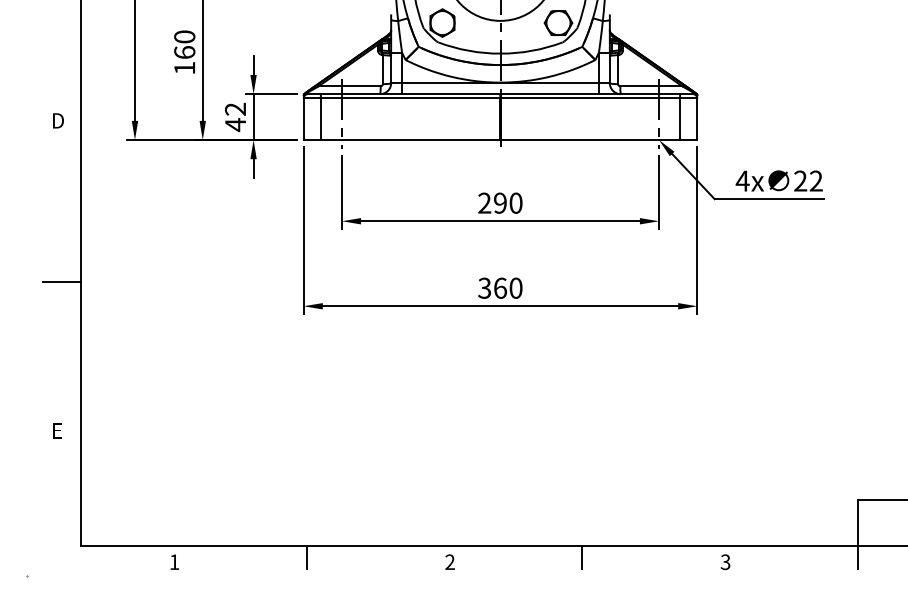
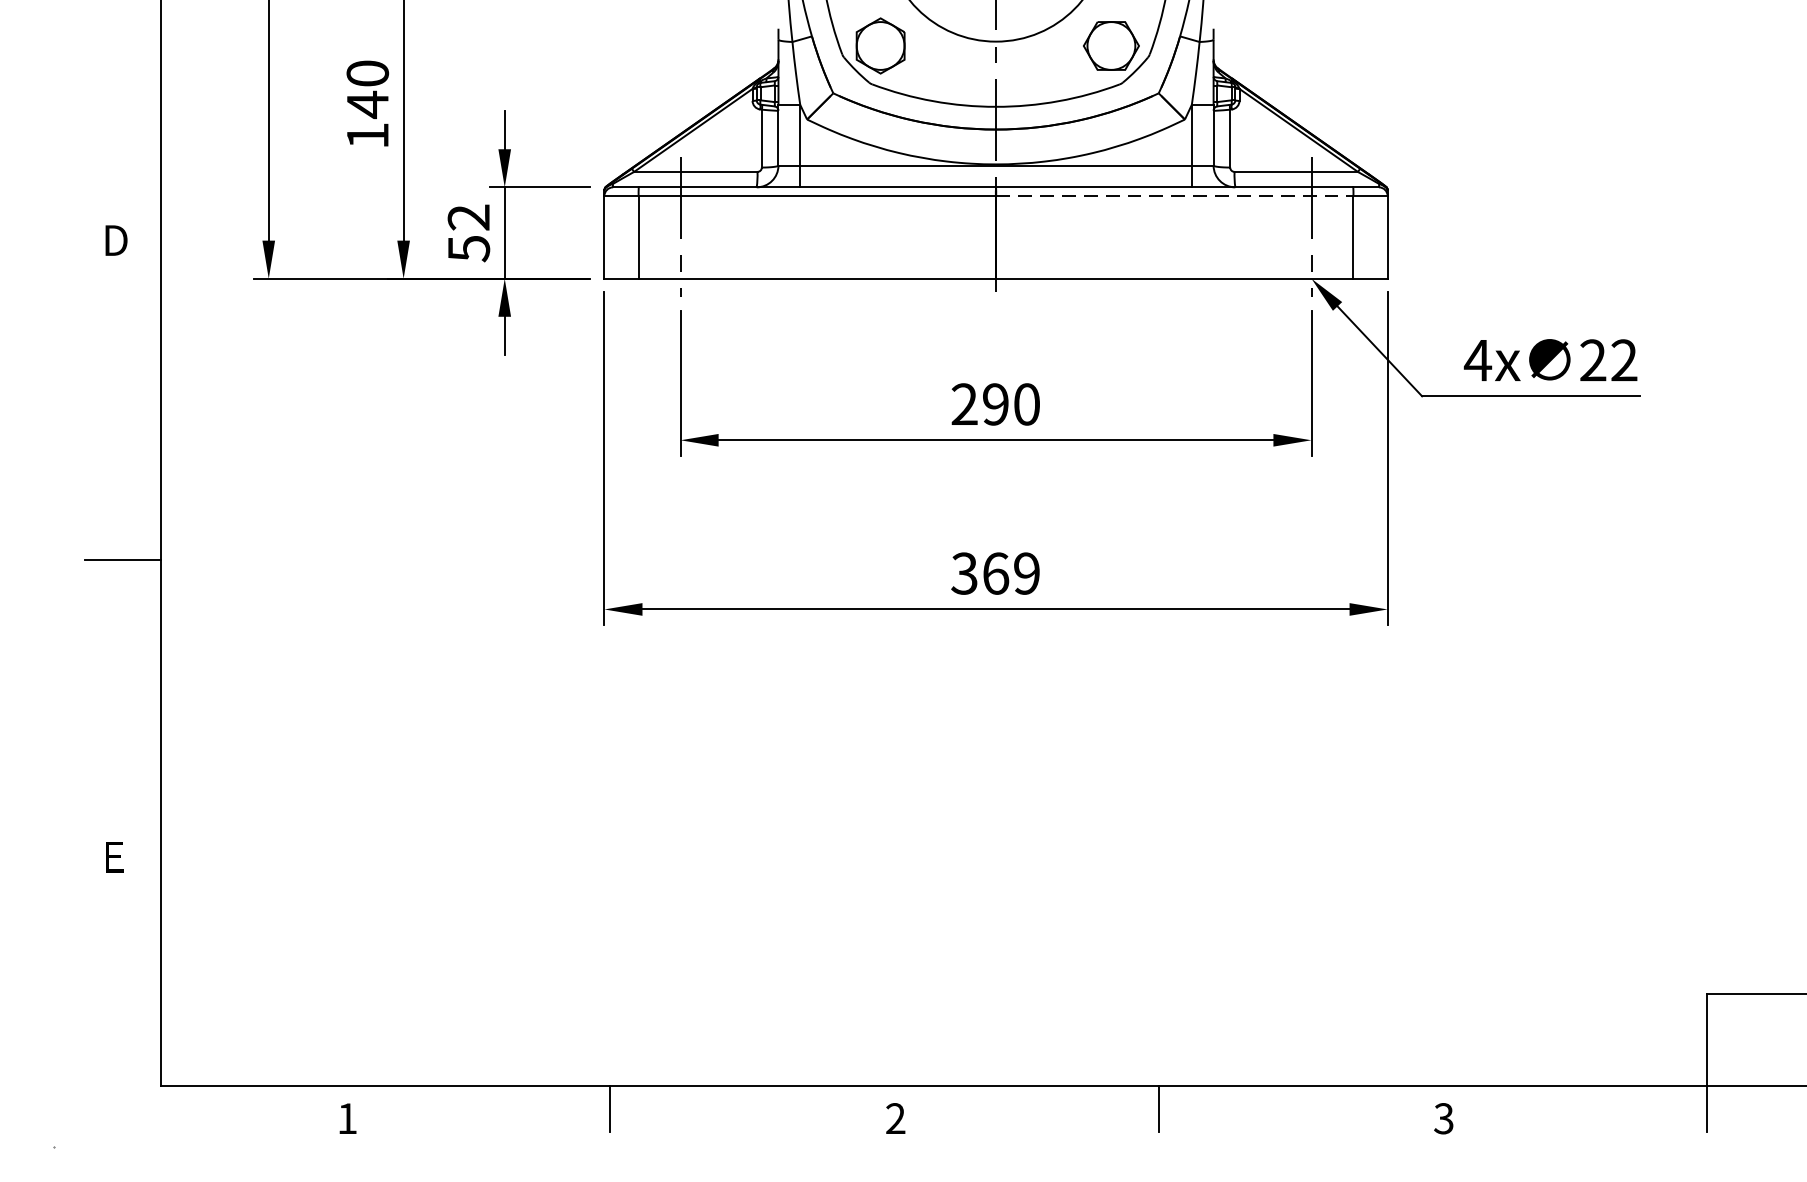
text: (184, 52) -> (367, 104), 160 -> 140
line: (590, 98) -> (1175, 196), solid -> dashed
text: (235, 125) -> (468, 249), 42 -> 52
text: (515, 287) -> (1025, 572), 360 -> 369

